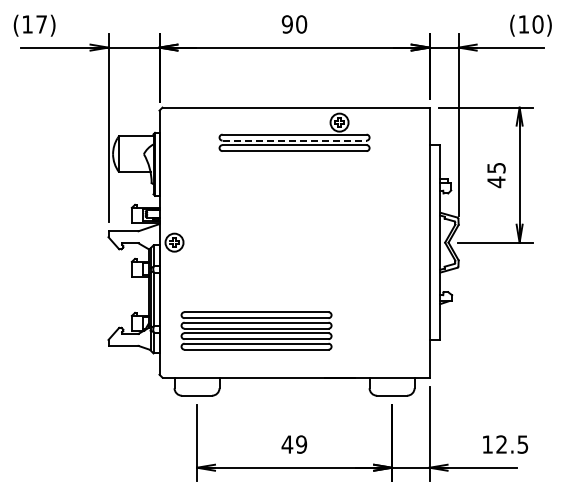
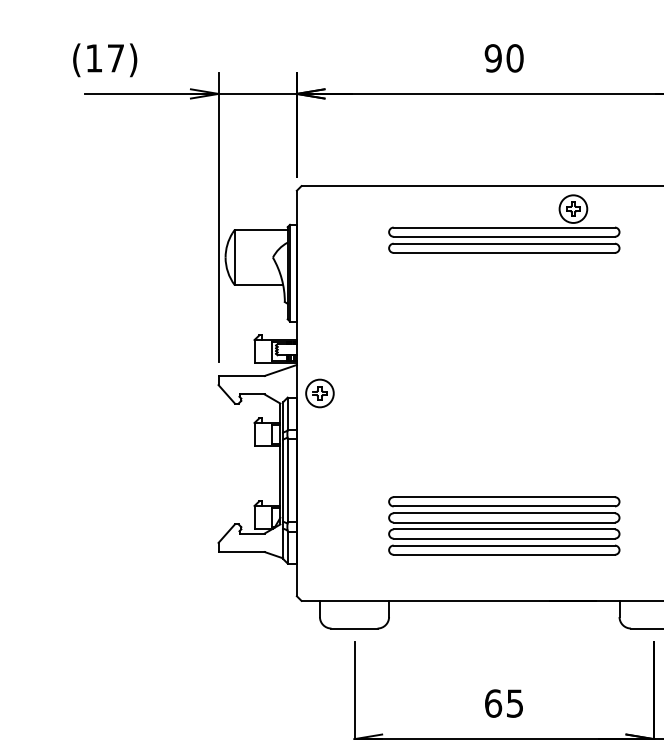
line: (295, 140) -> (505, 236), dashed -> solid
part: (256, 330) -> (504, 525), moved
text: (294, 444) -> (504, 703), 49 -> 65

